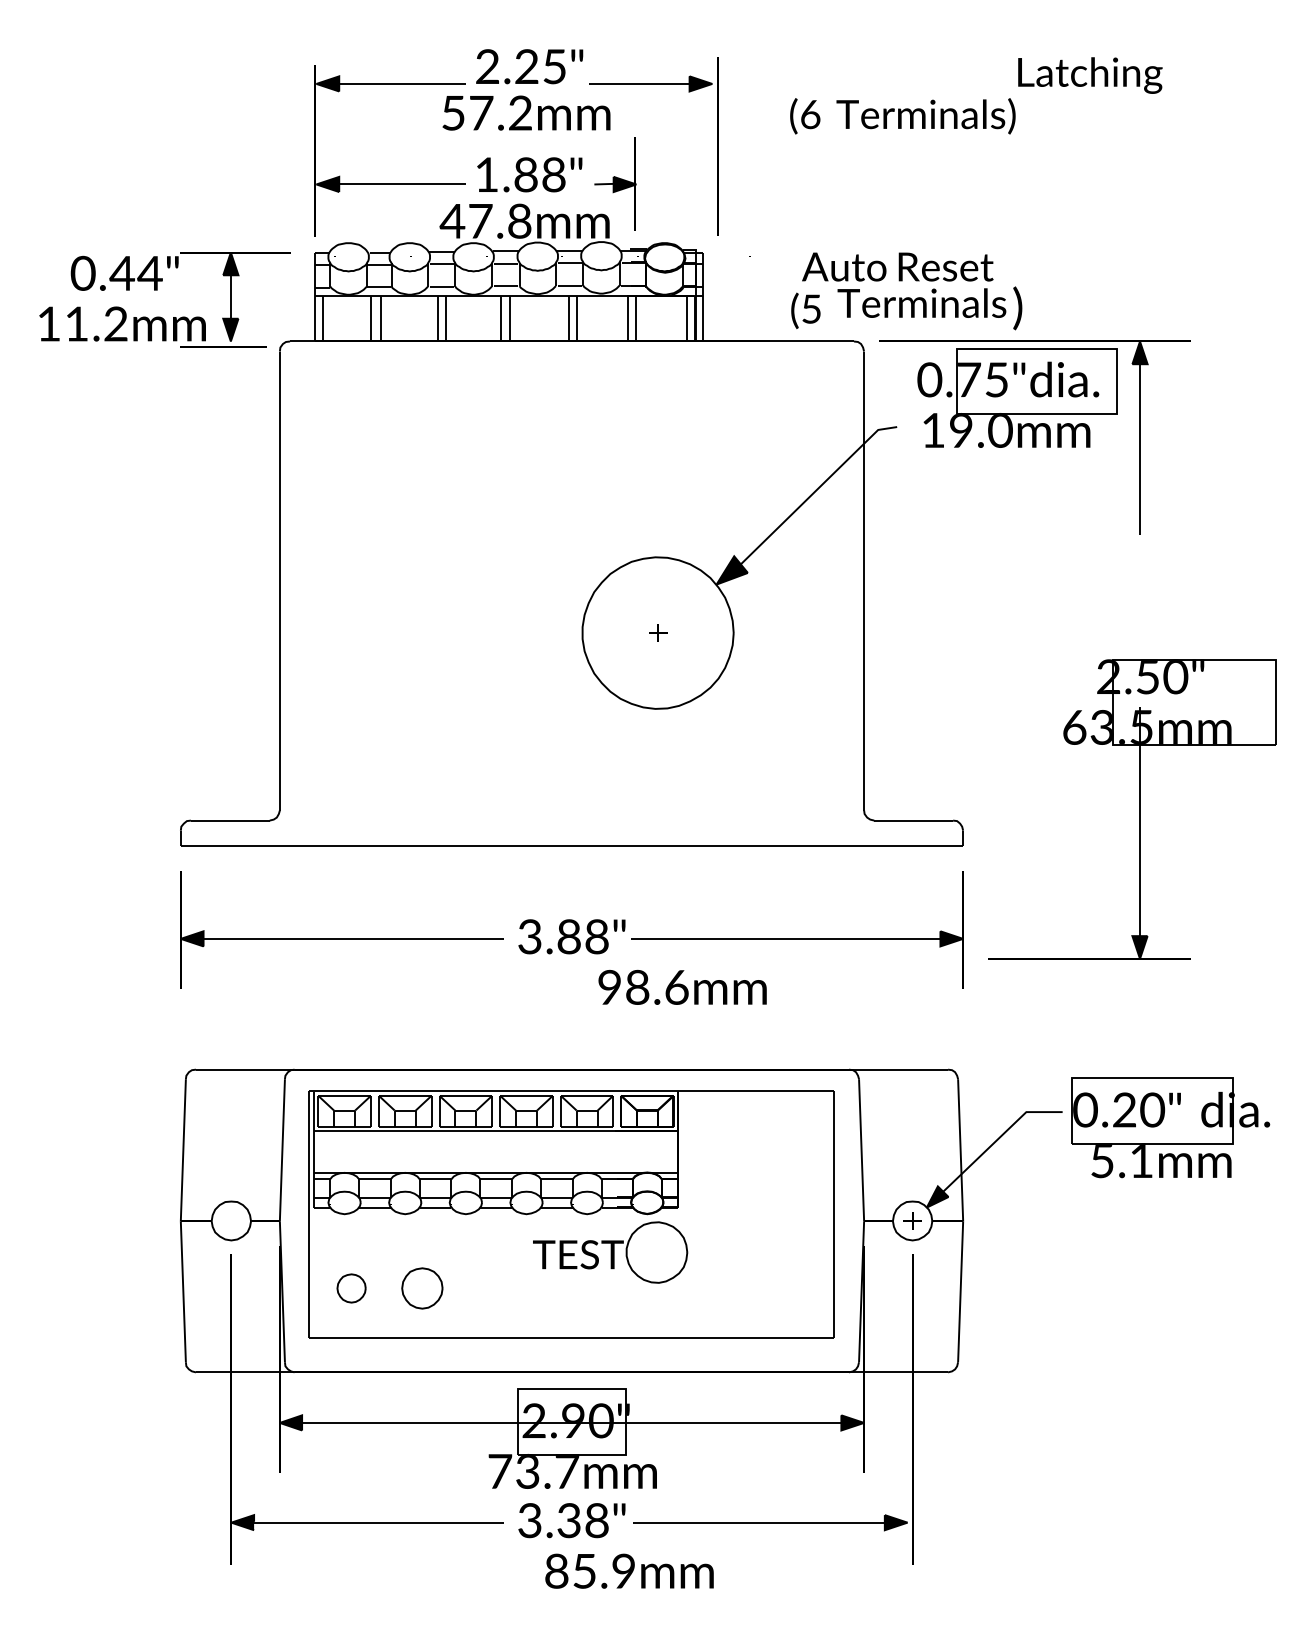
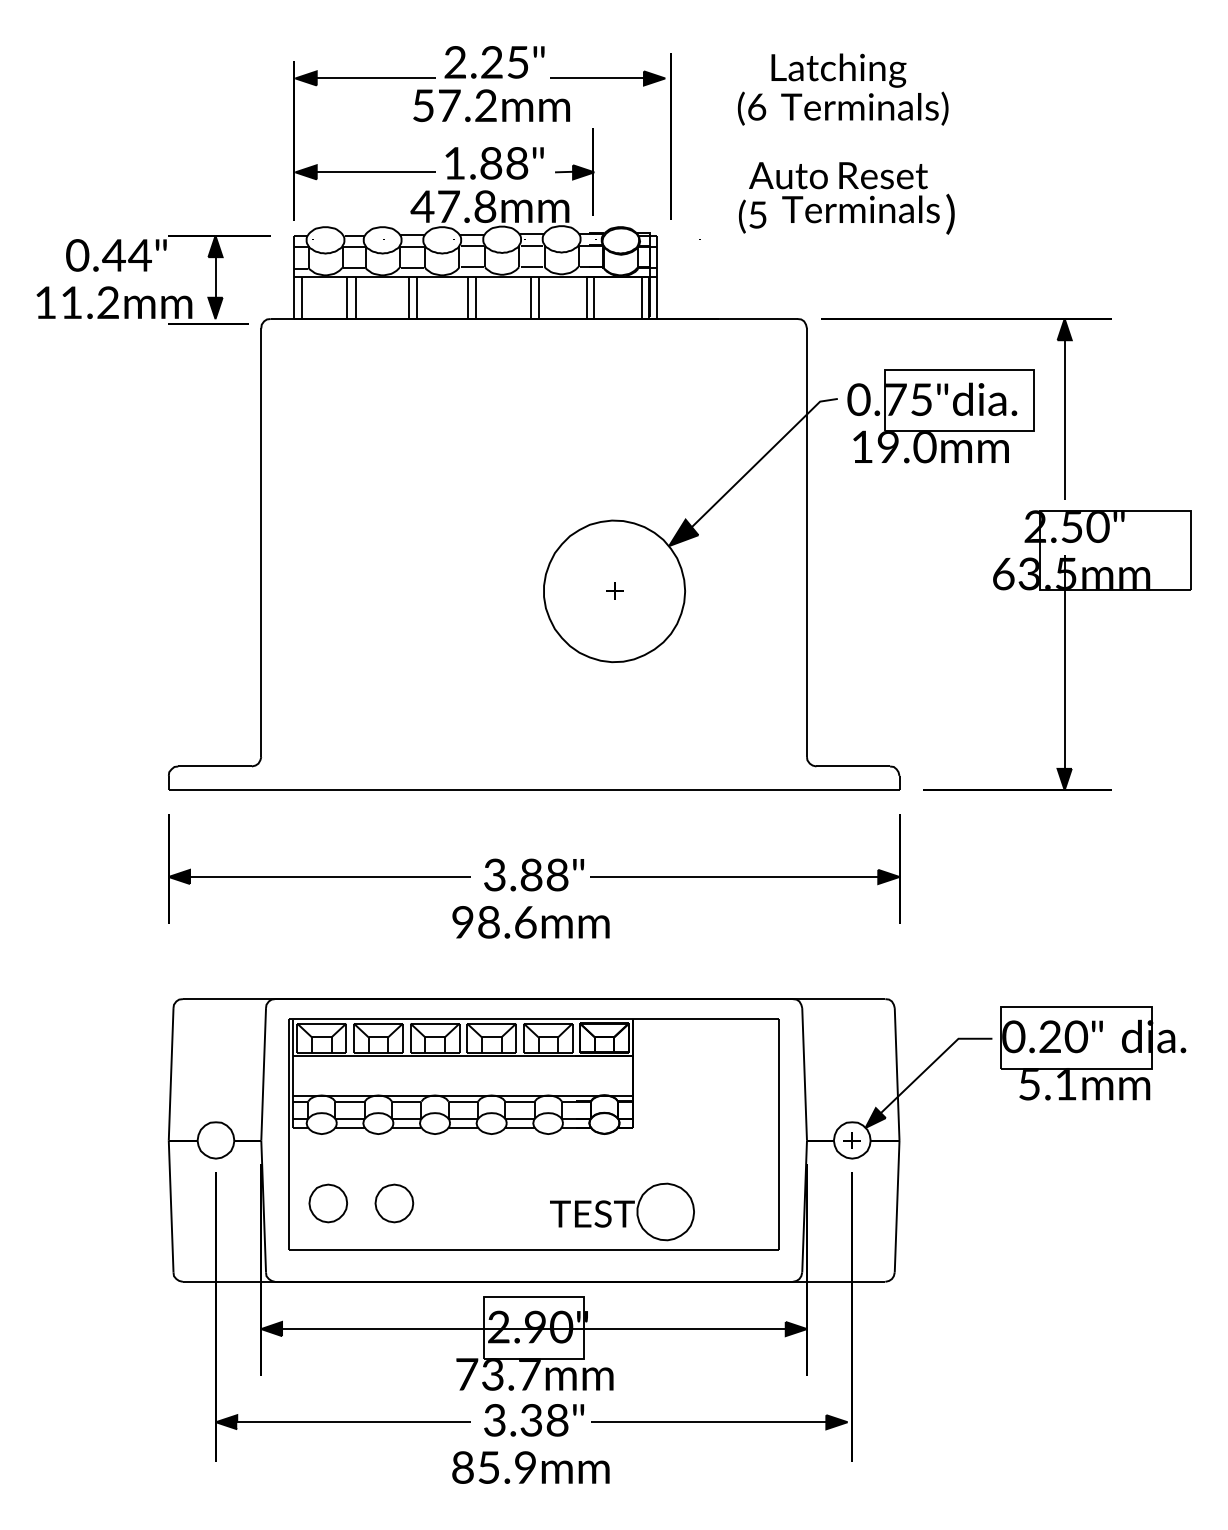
text: (1090, 75) -> (839, 70), moved
text: (906, 291) -> (846, 198), moved
part: (1017, 397) -> (940, 416), moved
part: (1139, 809) -> (1064, 650), moved
text: (682, 986) -> (530, 921), moved
part: (610, 1252) -> (622, 1211), moved
part: (351, 1288) -> (328, 1203), size x1.43
text: (629, 1570) -> (530, 1466), moved

